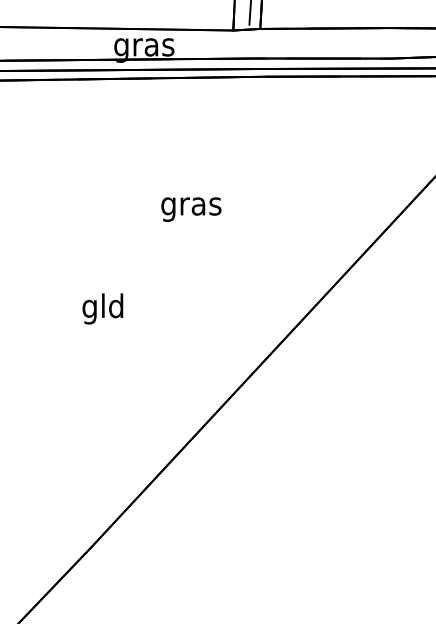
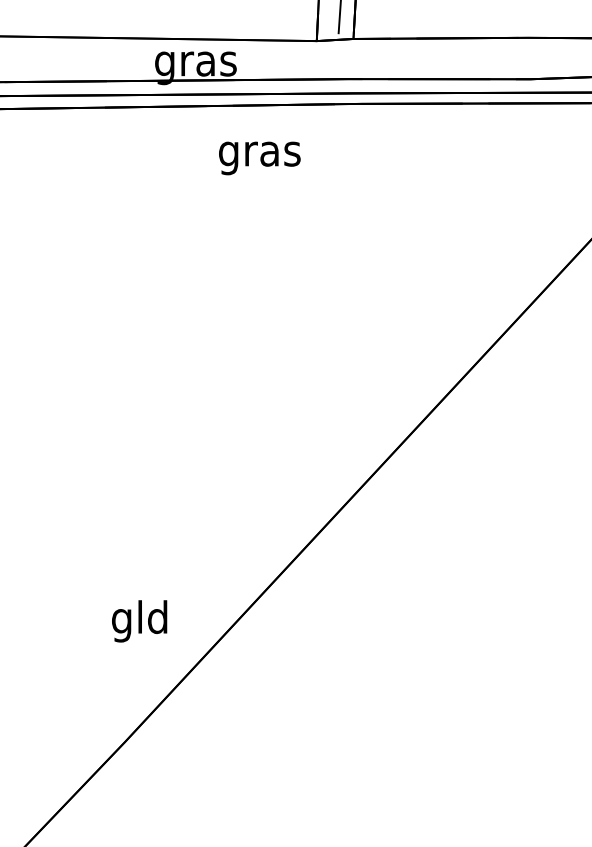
text: (191, 209) -> (259, 158), moved
text: (102, 309) -> (139, 621), moved

